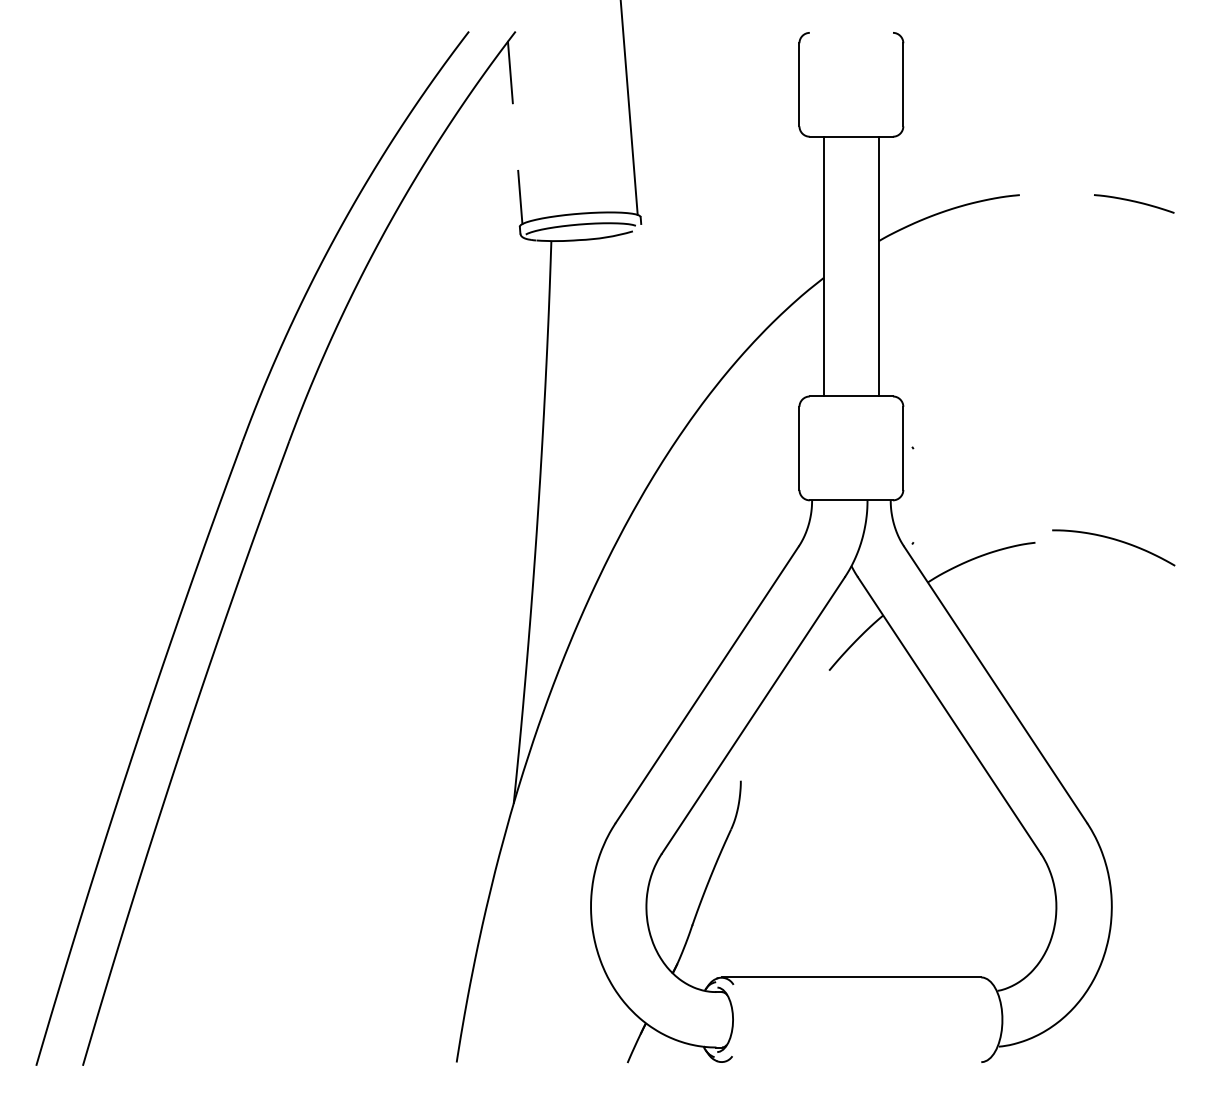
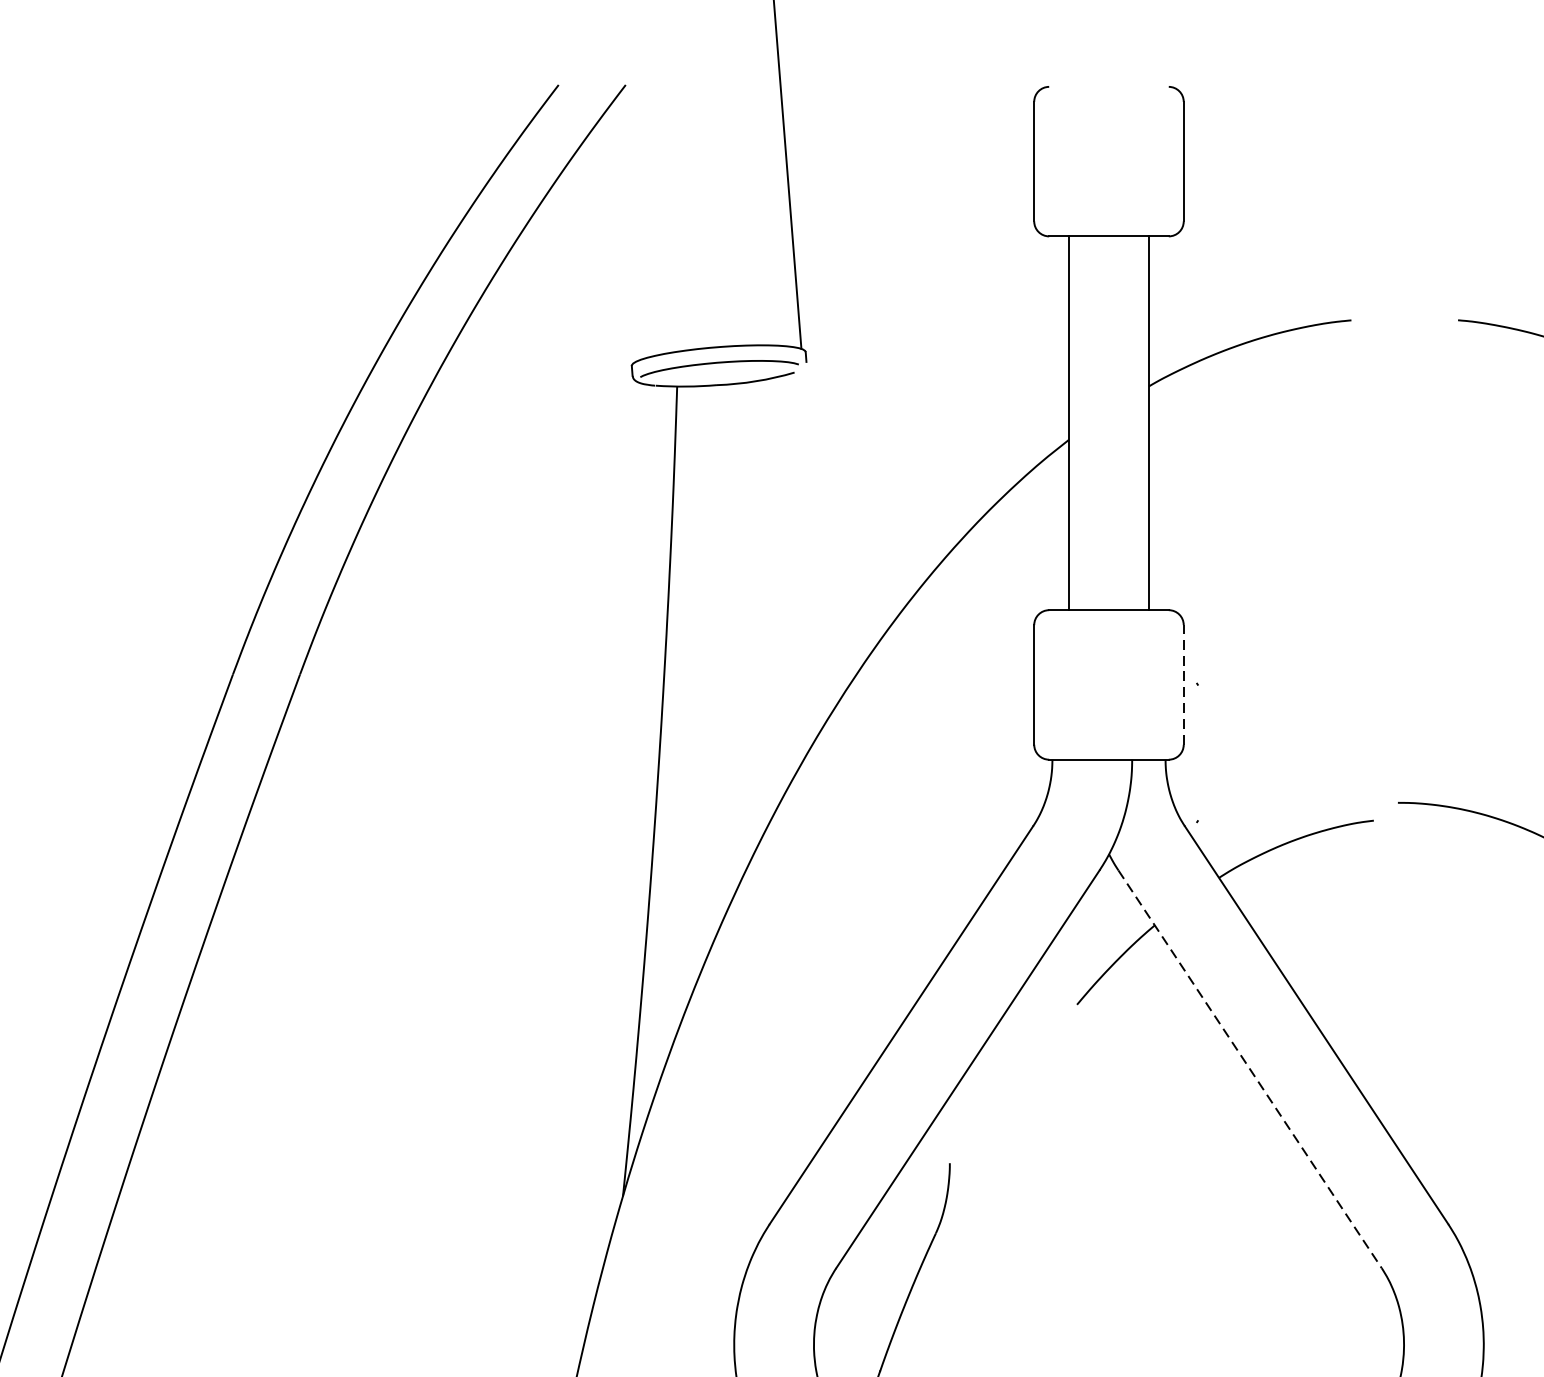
line: (509, 72) -> (616, 143), removed
line: (520, 197) -> (632, 323), removed
line: (903, 448) -> (1183, 685), solid -> dashed
line: (949, 715) -> (1250, 1069), solid -> dashed

